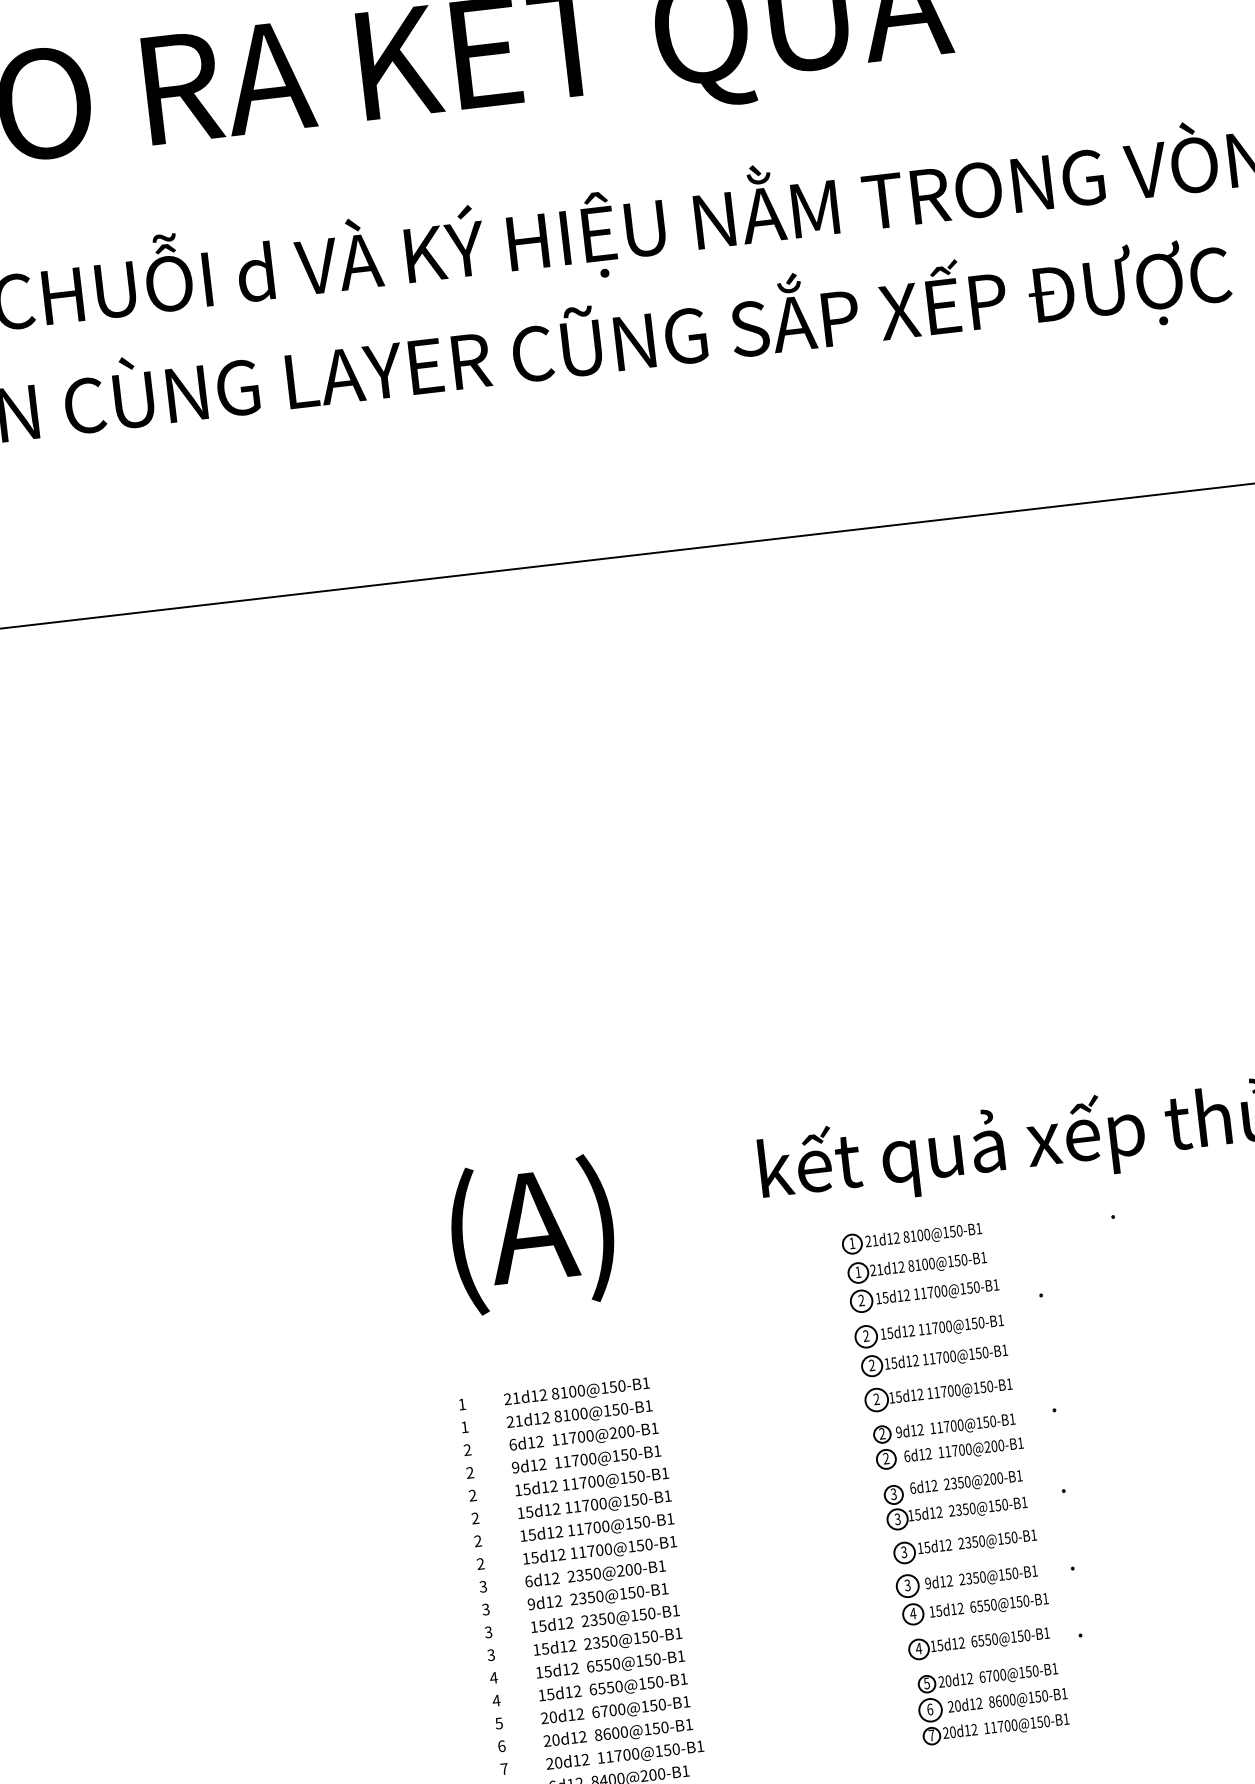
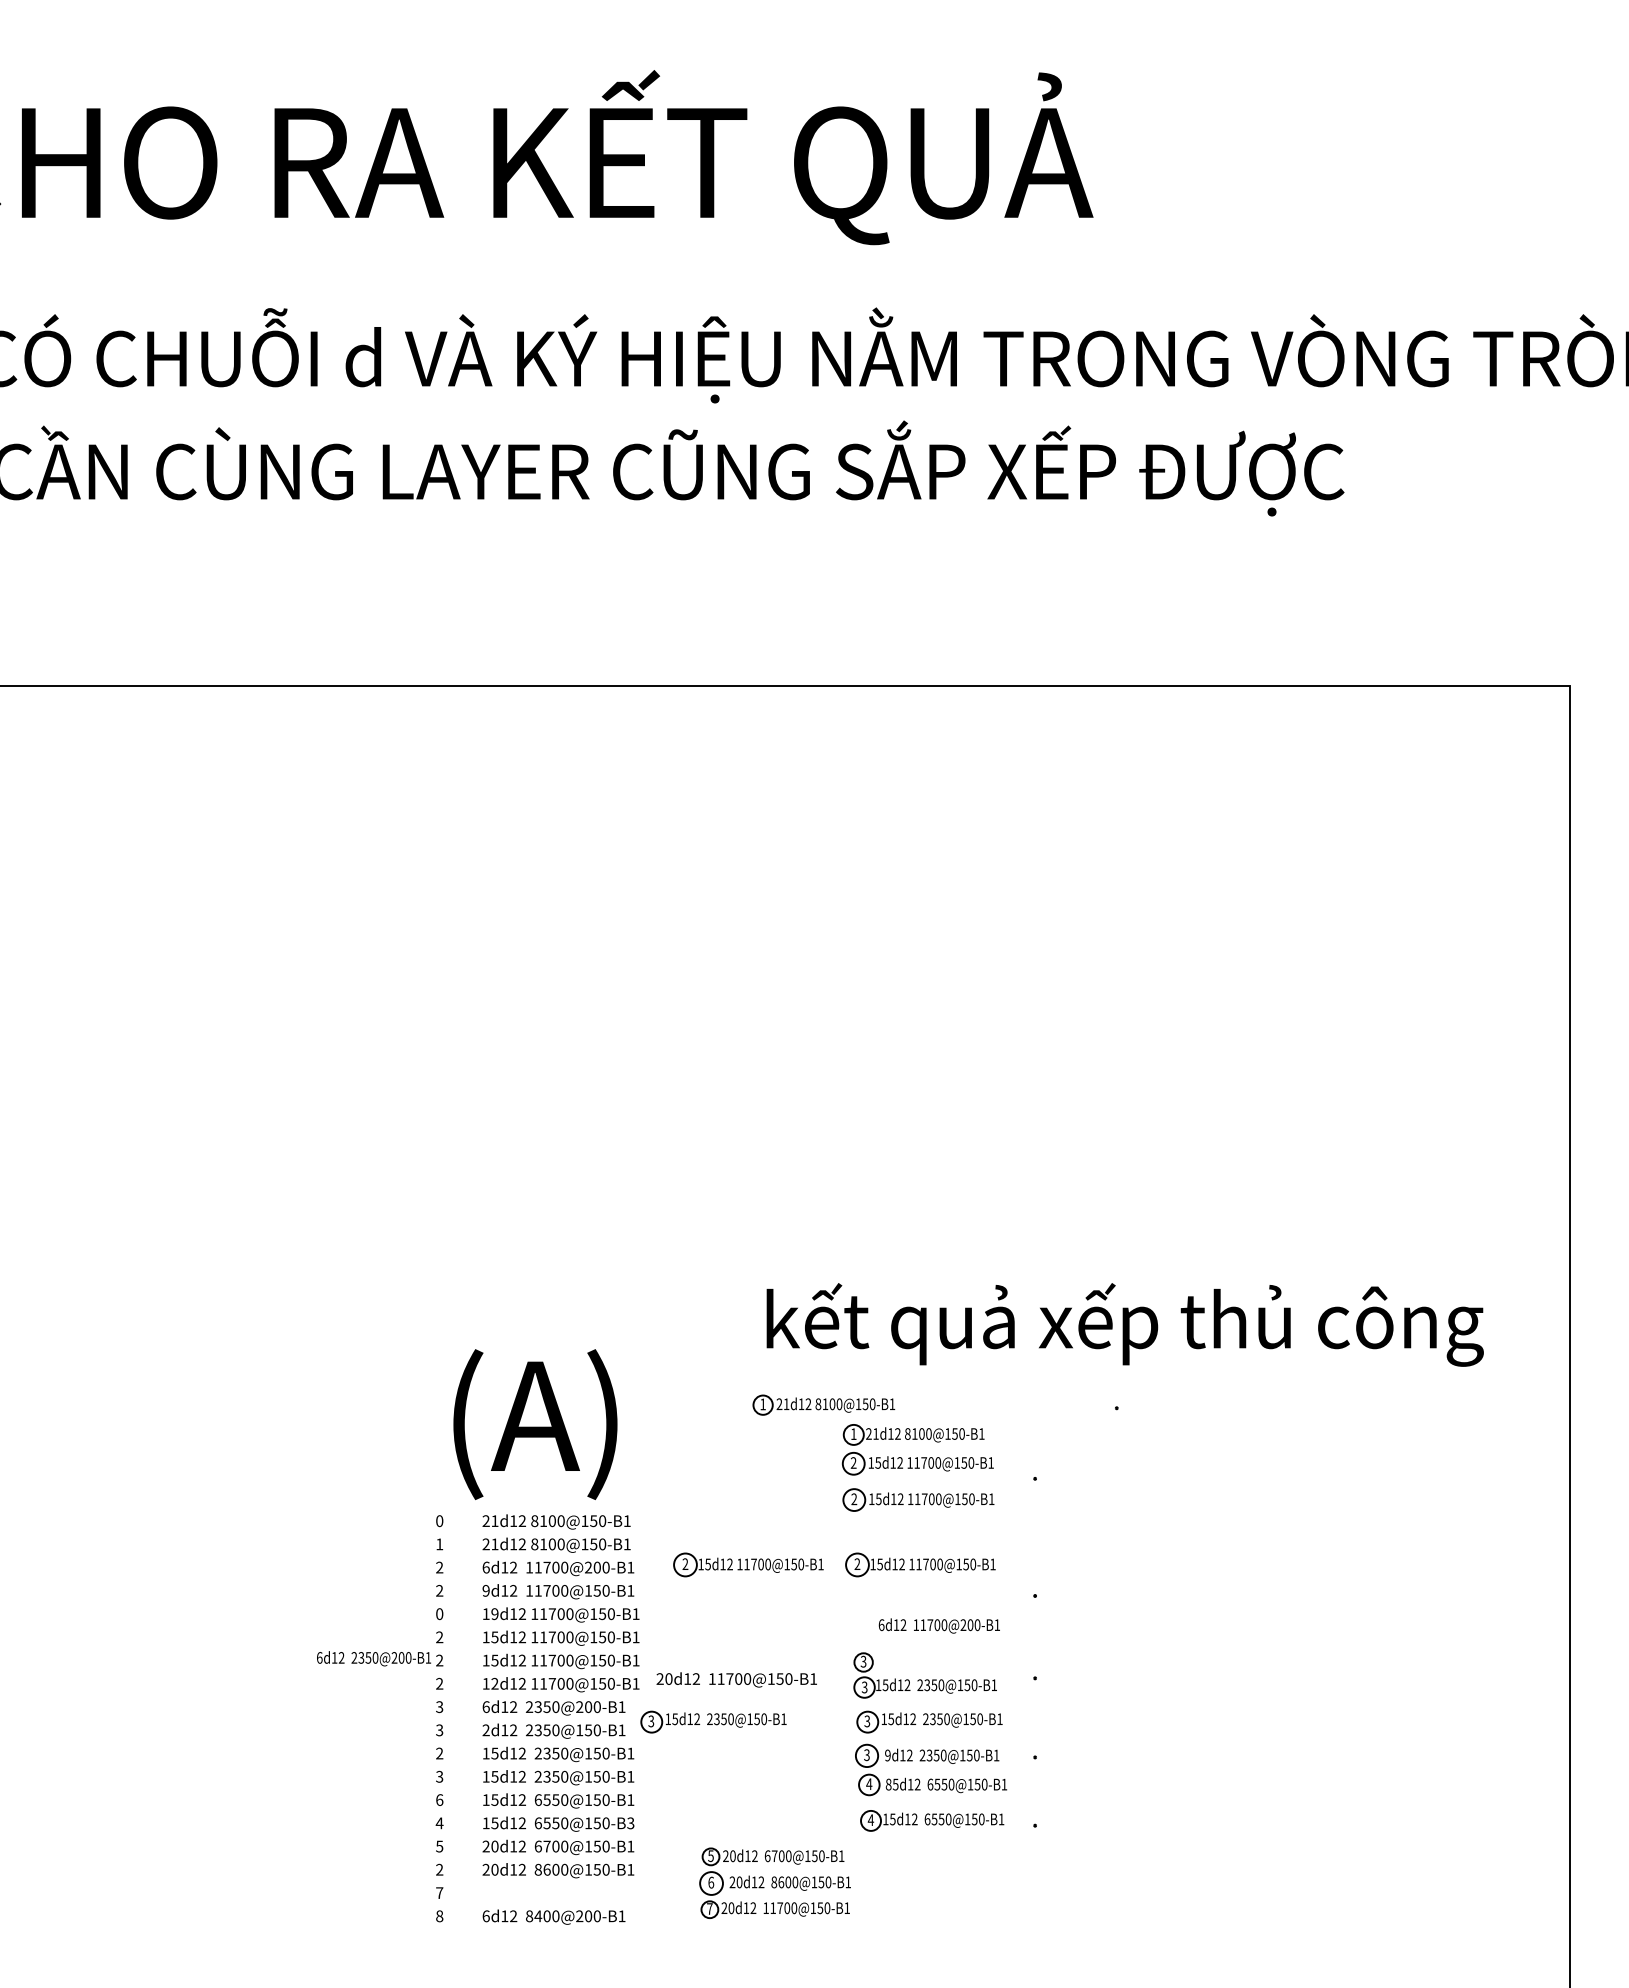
text: (532, 1234) -> (535, 1424), moved
part: (911, 1236) -> (823, 1404), moved
part: (933, 1359) -> (919, 1530), removed
text: (462, 1404) -> (439, 1521), 1 -> 0
part: (769, 1411) -> (748, 1564), added
part: (943, 1432) -> (920, 1605), removed
text: (965, 1482) -> (373, 1658), moved
text: (526, 1488) -> (494, 1613), 15d12 -> 19d12
text: (472, 1496) -> (439, 1614), 2 -> 0
text: (534, 1557) -> (494, 1683), 15d12 -> 12d12
part: (753, 1569) -> (713, 1721), added
text: (530, 1604) -> (485, 1730), 9d12 -> 2d12
text: (932, 1611) -> (888, 1784), 15d12 -> 85d12
text: (488, 1632) -> (439, 1753), 3 -> 2
text: (493, 1677) -> (439, 1799), 4 -> 6
text: (683, 1679) -> (630, 1823), 6550@150-B1 -> 6550@150-B3
part: (992, 1702) -> (774, 1882), moved
text: (501, 1745) -> (439, 1869), 6 -> 2
text: (624, 1755) -> (736, 1679), moved

